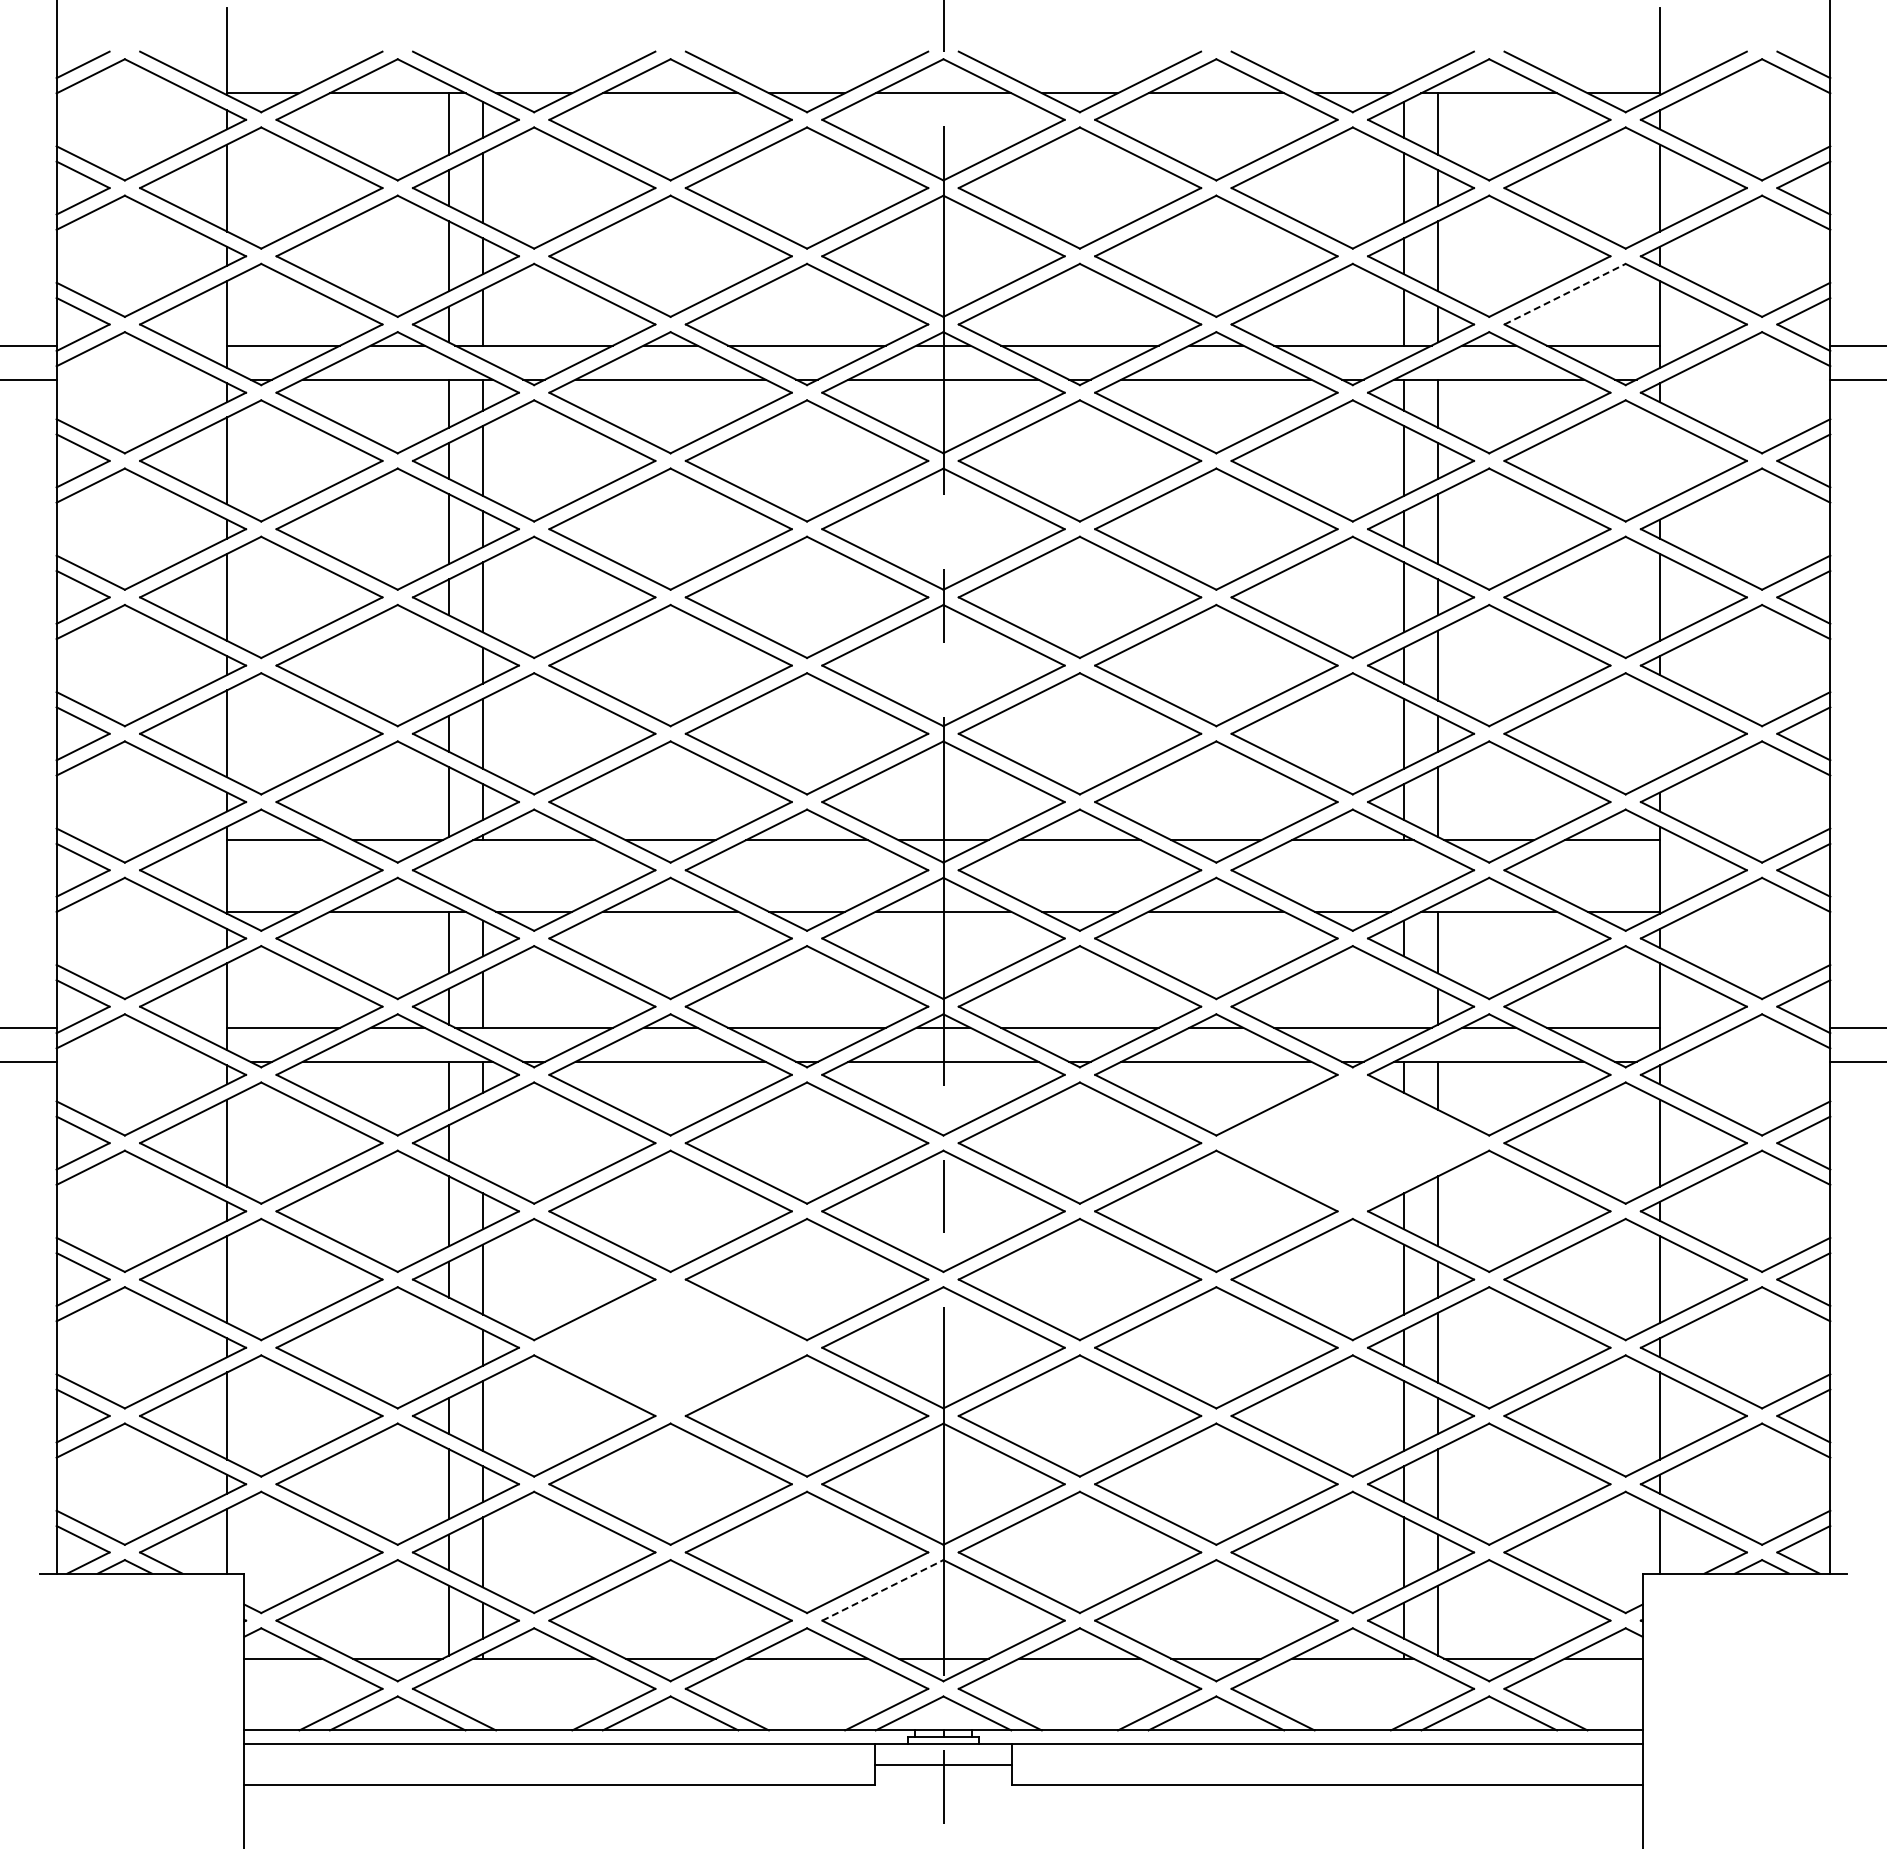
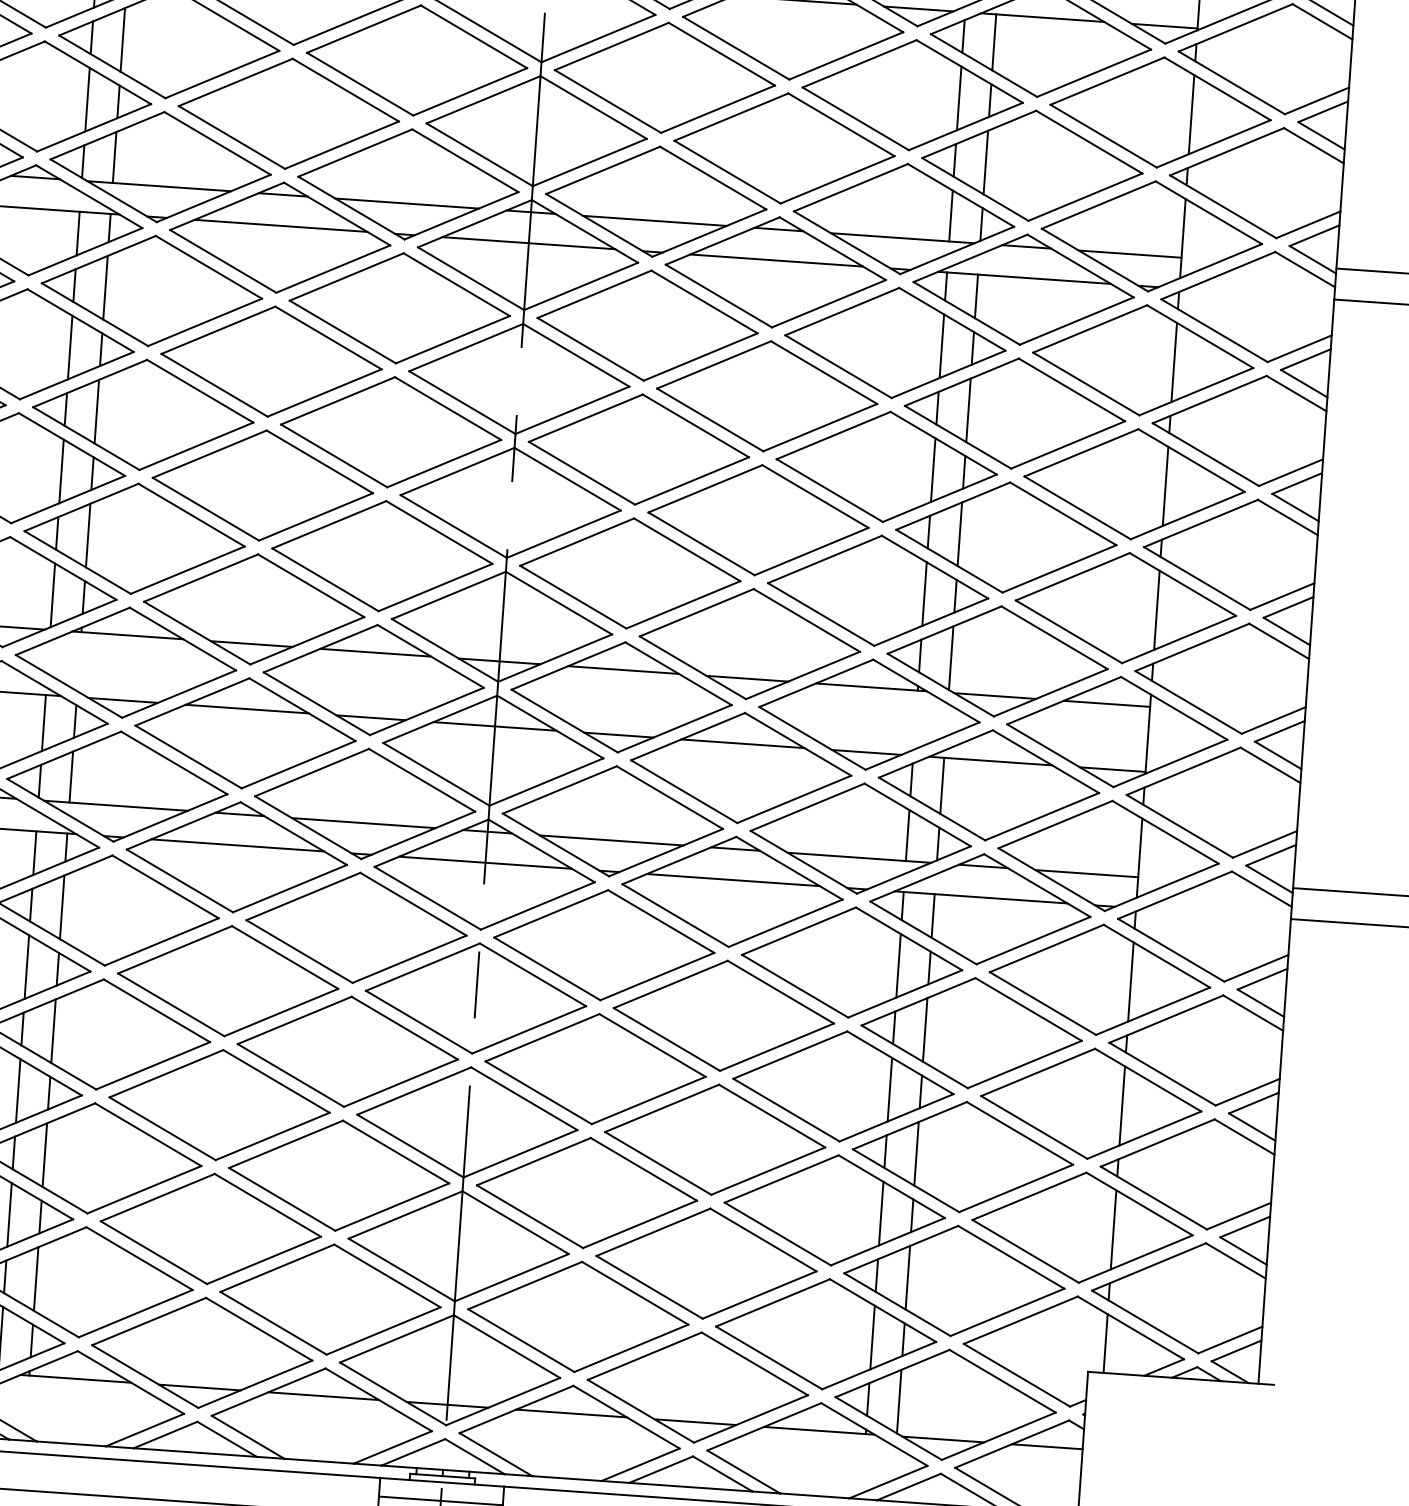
line: (1565, 294) -> (1099, 205), dashed -> solid
line: (1659, 460) -> (1173, 362), added
line: (448, 665) -> (61, 471), added
line: (1659, 733) -> (1156, 610), added
line: (1403, 999) -> (907, 835), added
part: (1352, 1142) -> (851, 961), added
line: (483, 1143) -> (62, 907), added
line: (448, 1347) -> (17, 1090), added
part: (670, 1347) -> (219, 1104), added
line: (882, 1590) -> (396, 1338), dashed -> solid

